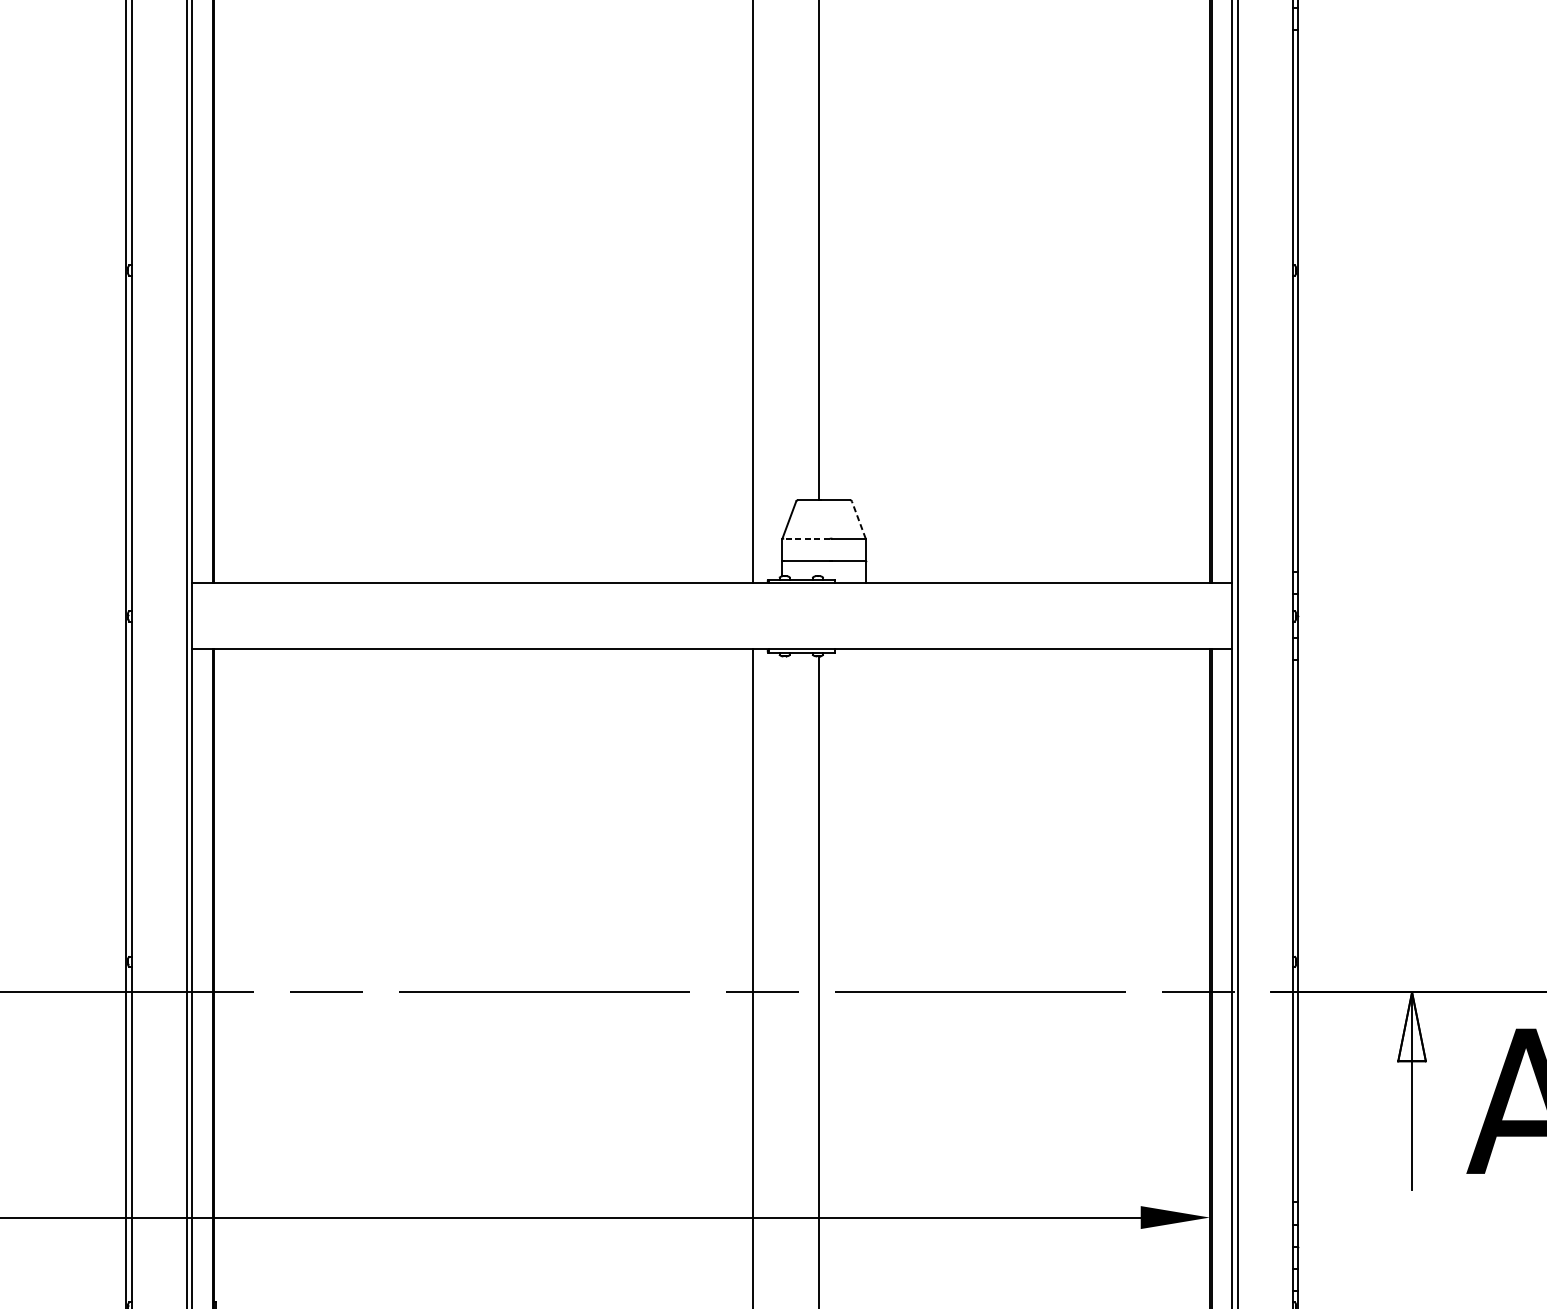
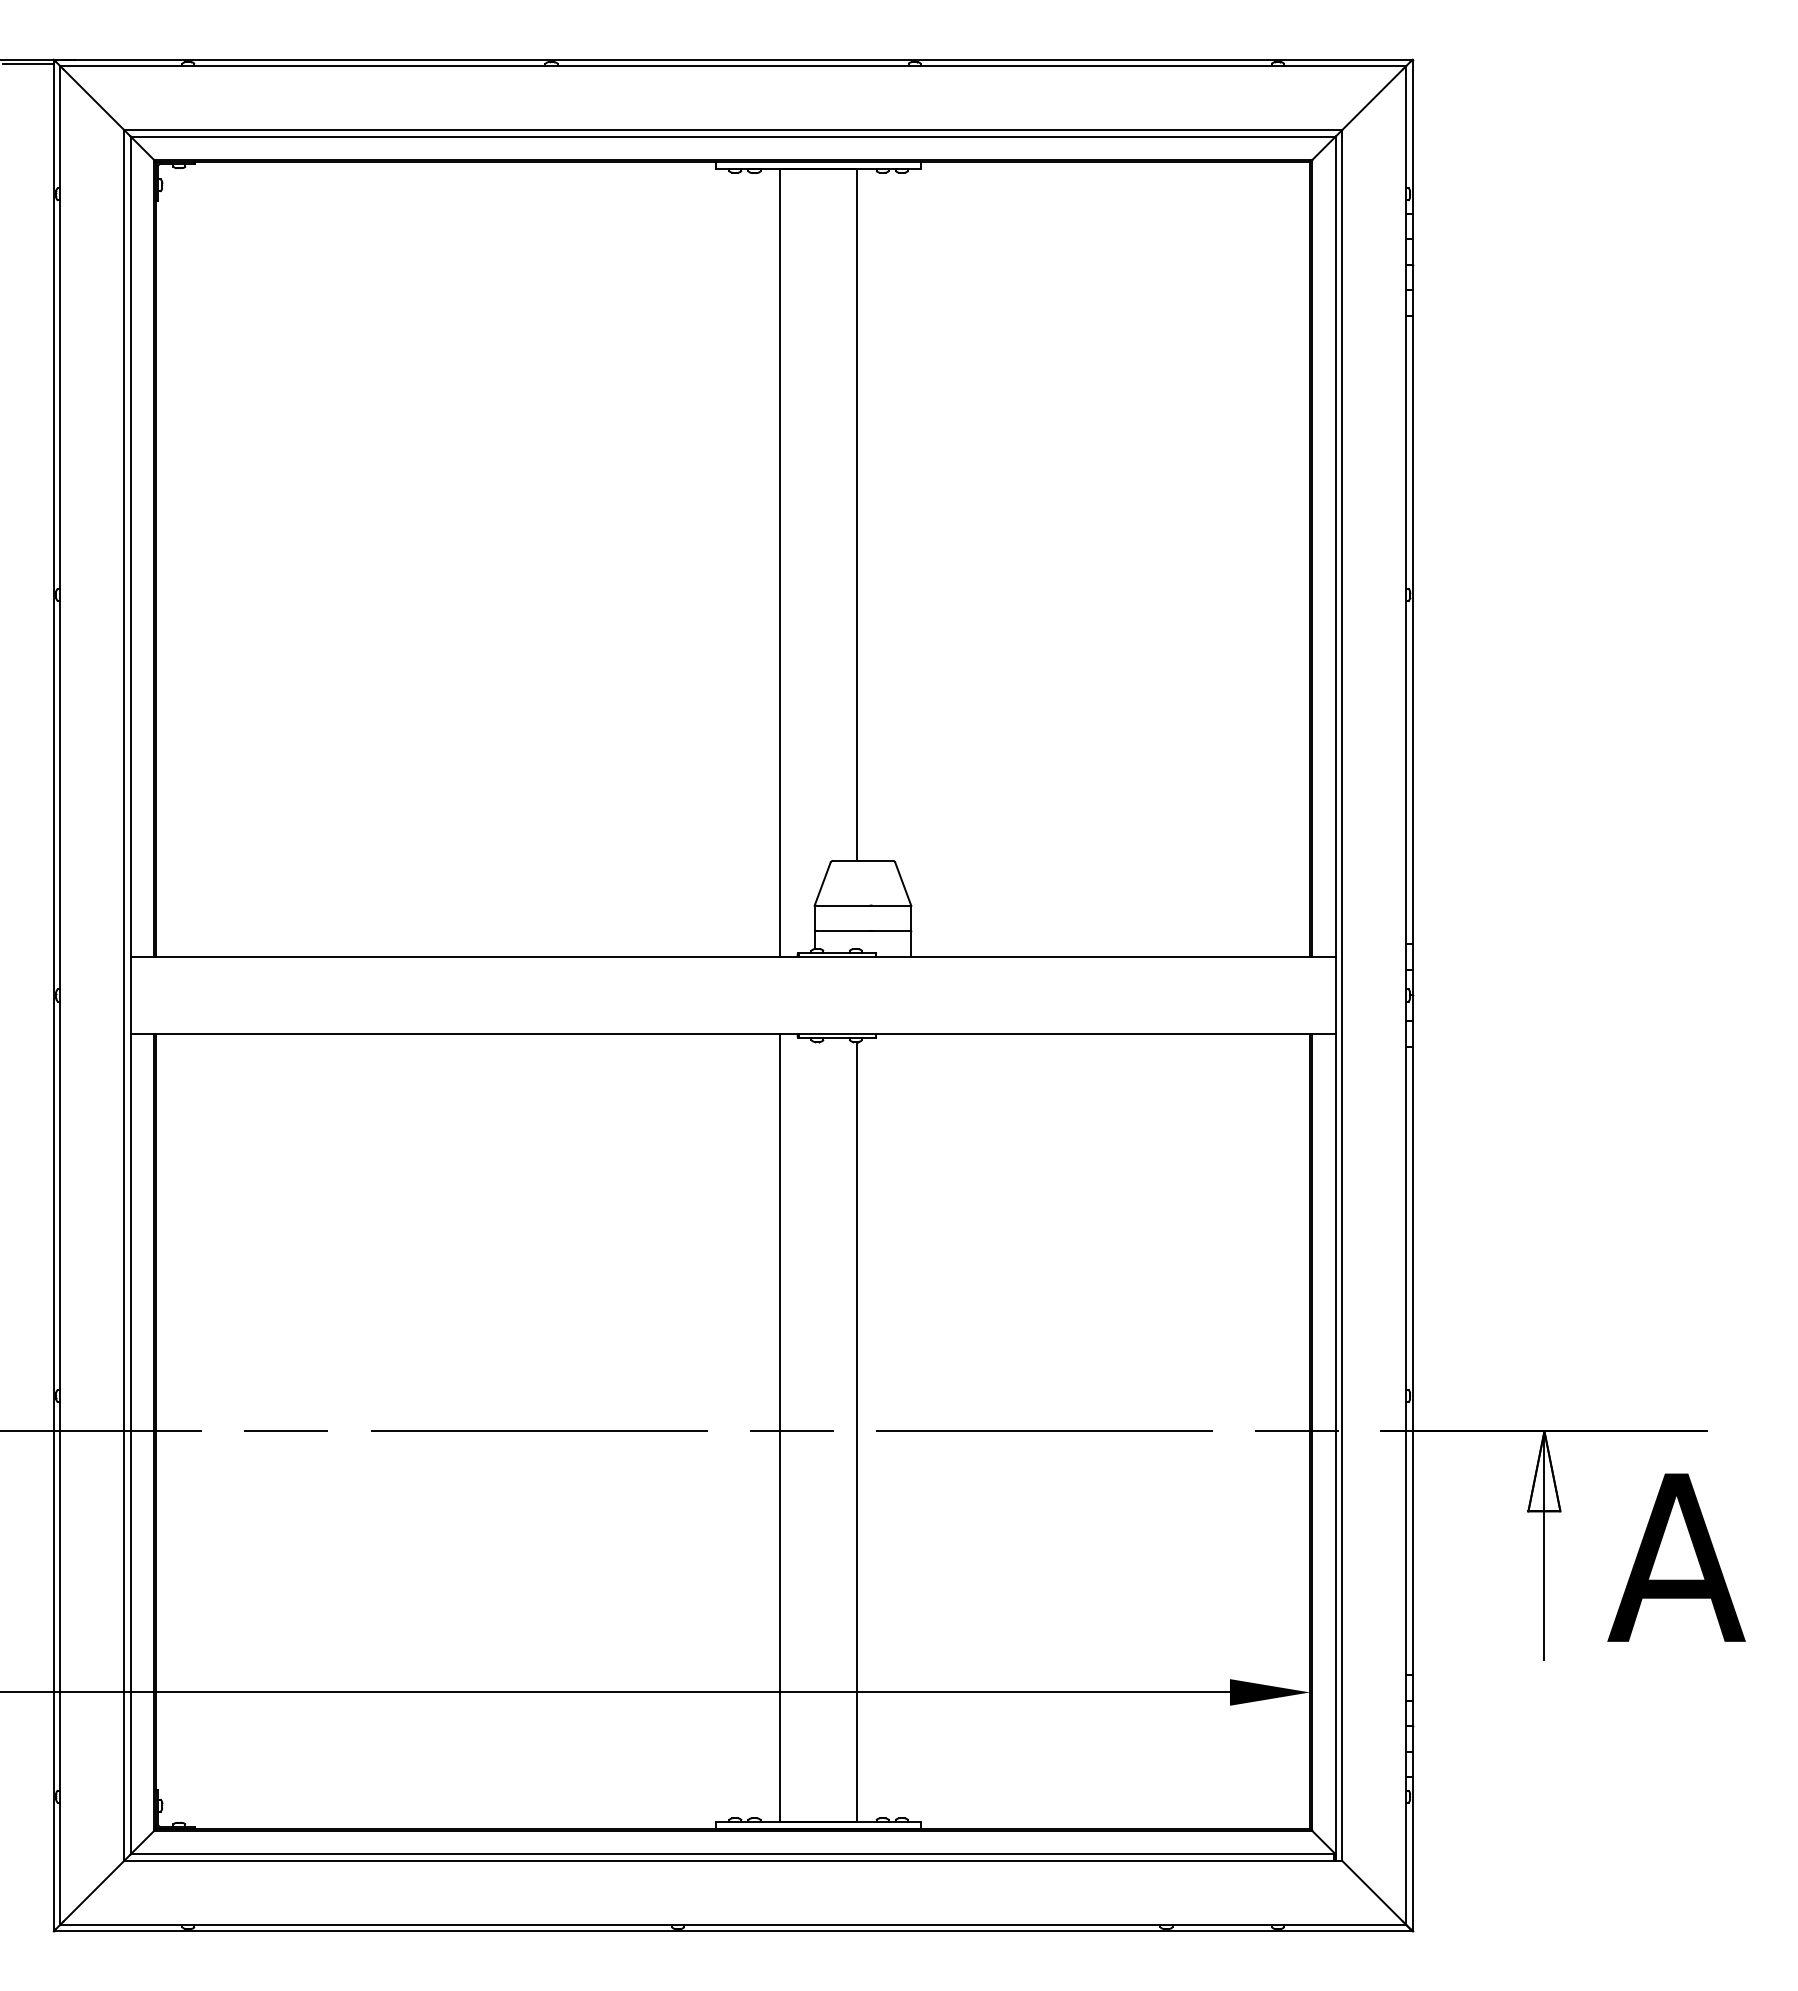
line: (859, 519) -> (903, 883), dashed -> solid
line: (806, 538) -> (842, 905), dashed -> solid

